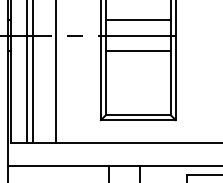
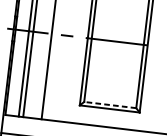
line: (137, 20) -> (118, 29), removed
line: (137, 51) -> (115, 53), removed
line: (138, 115) -> (110, 105), solid -> dashed

